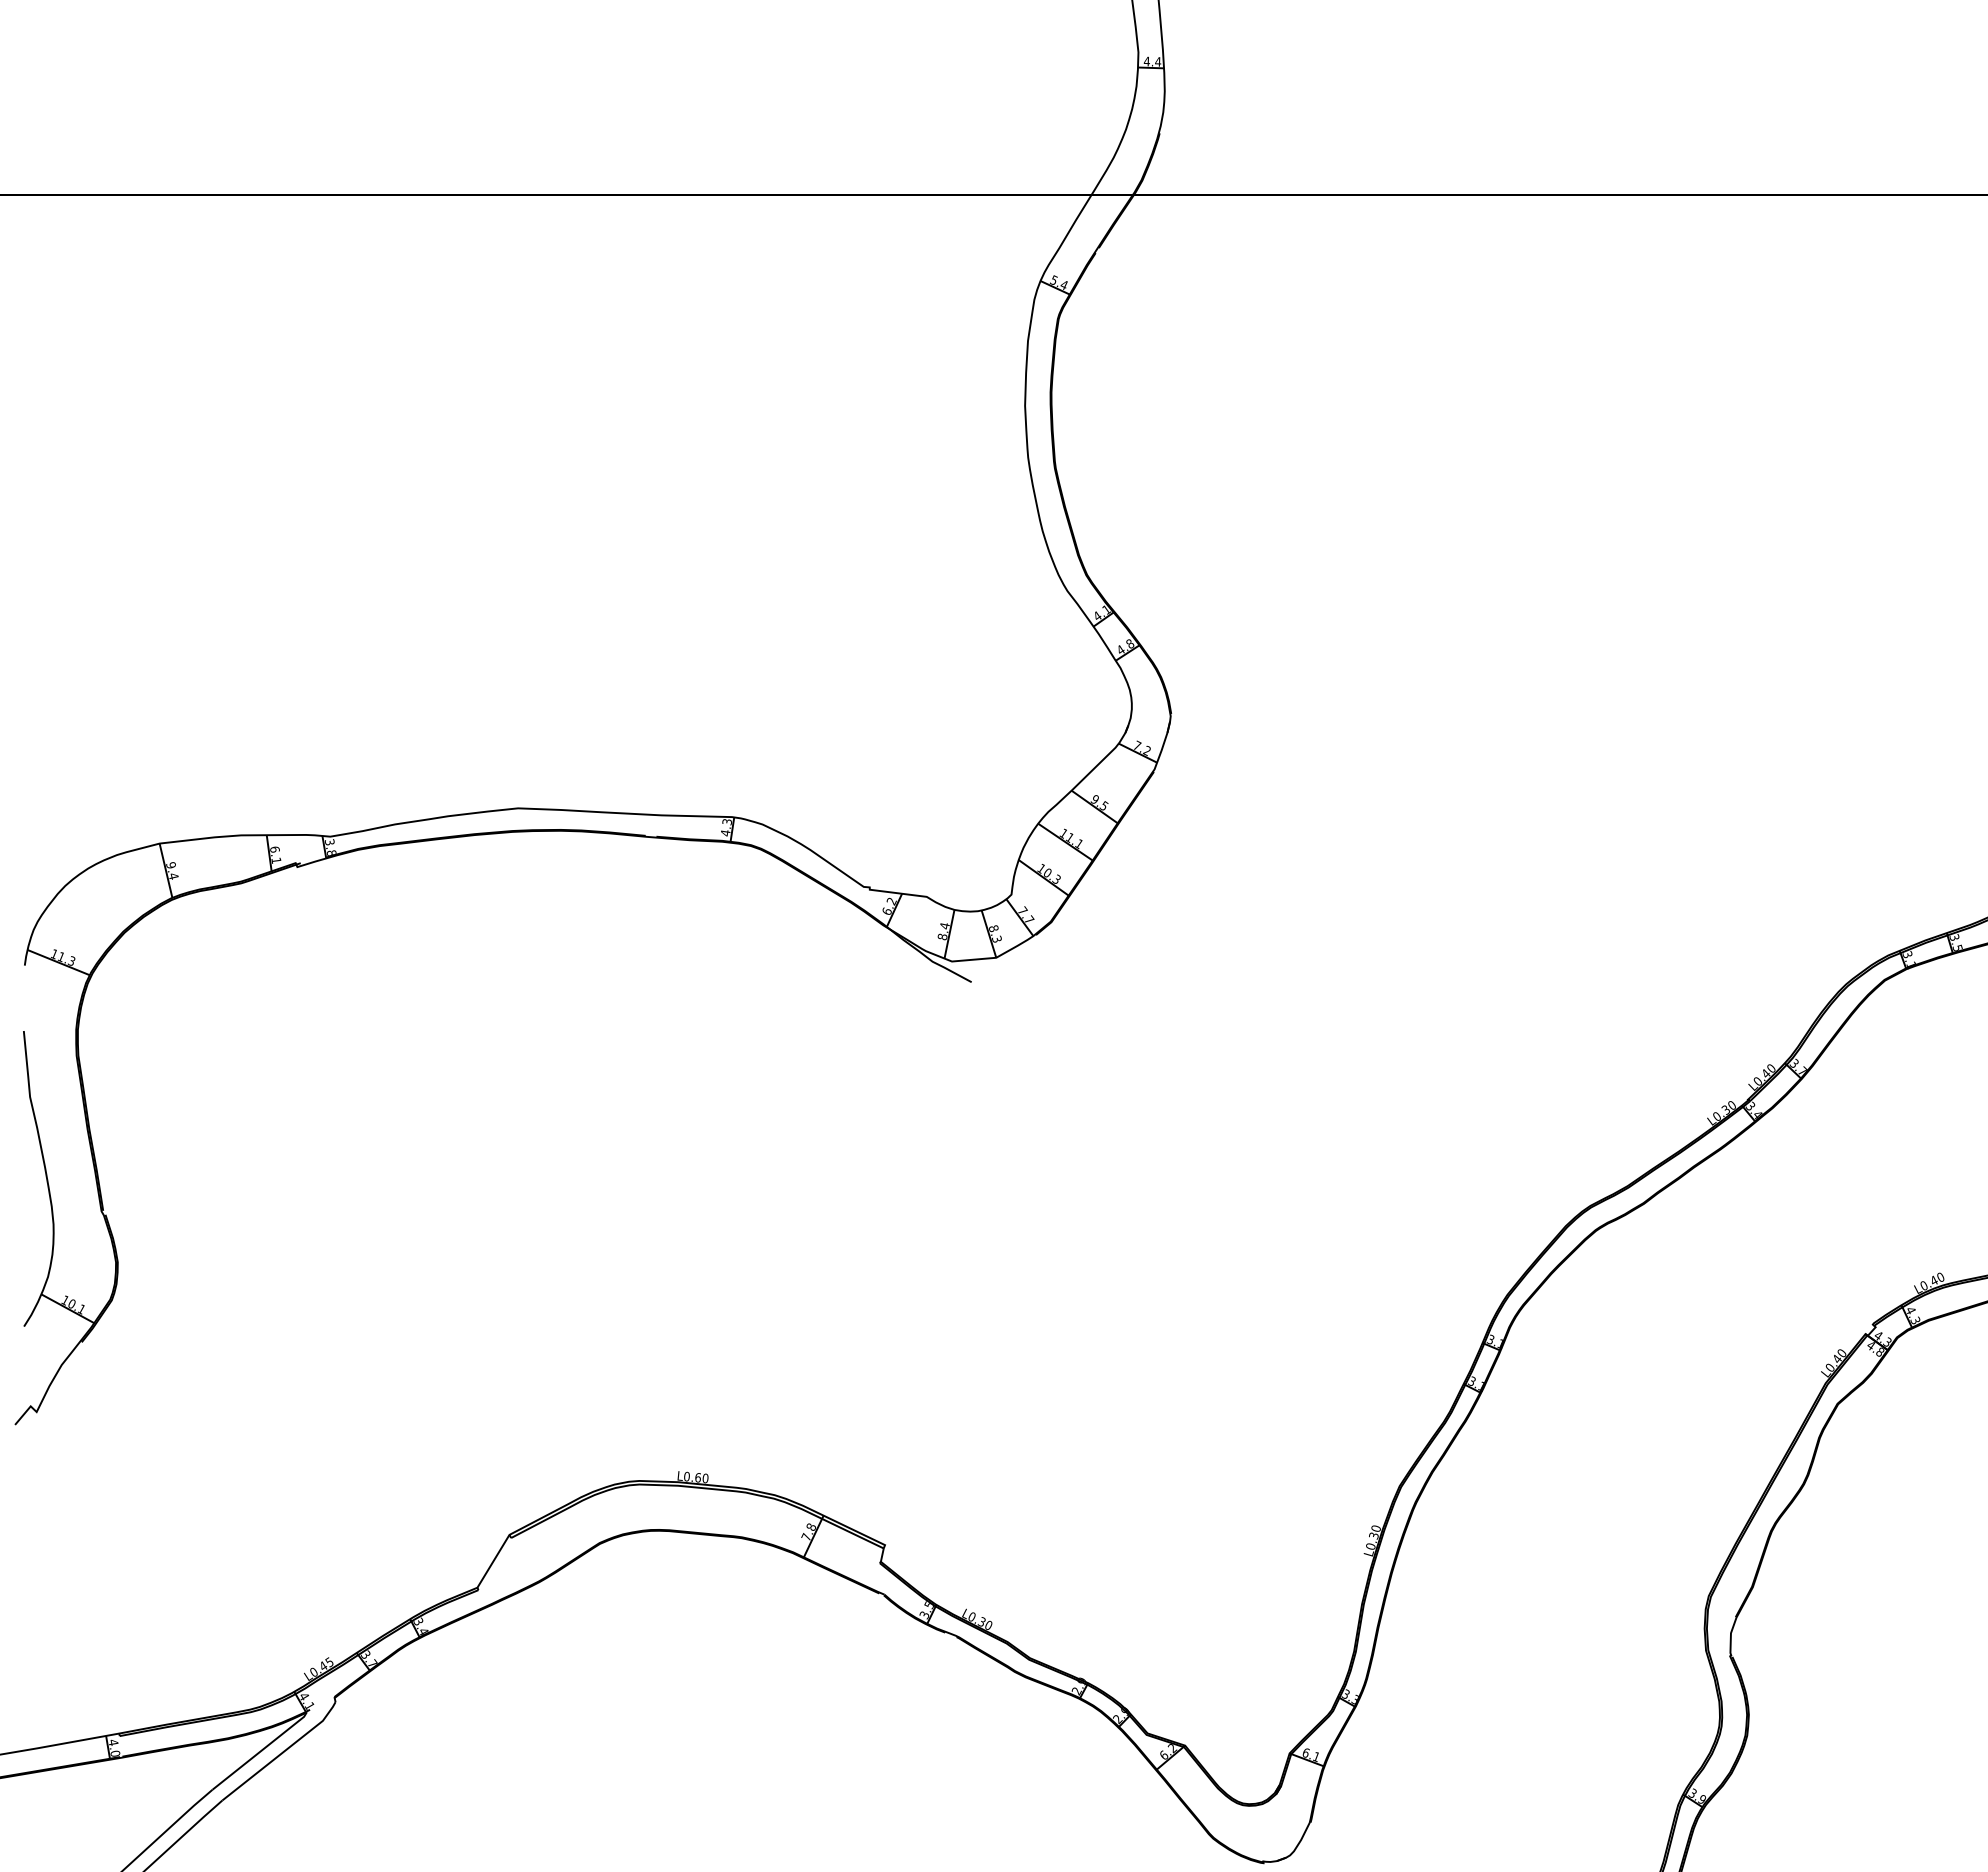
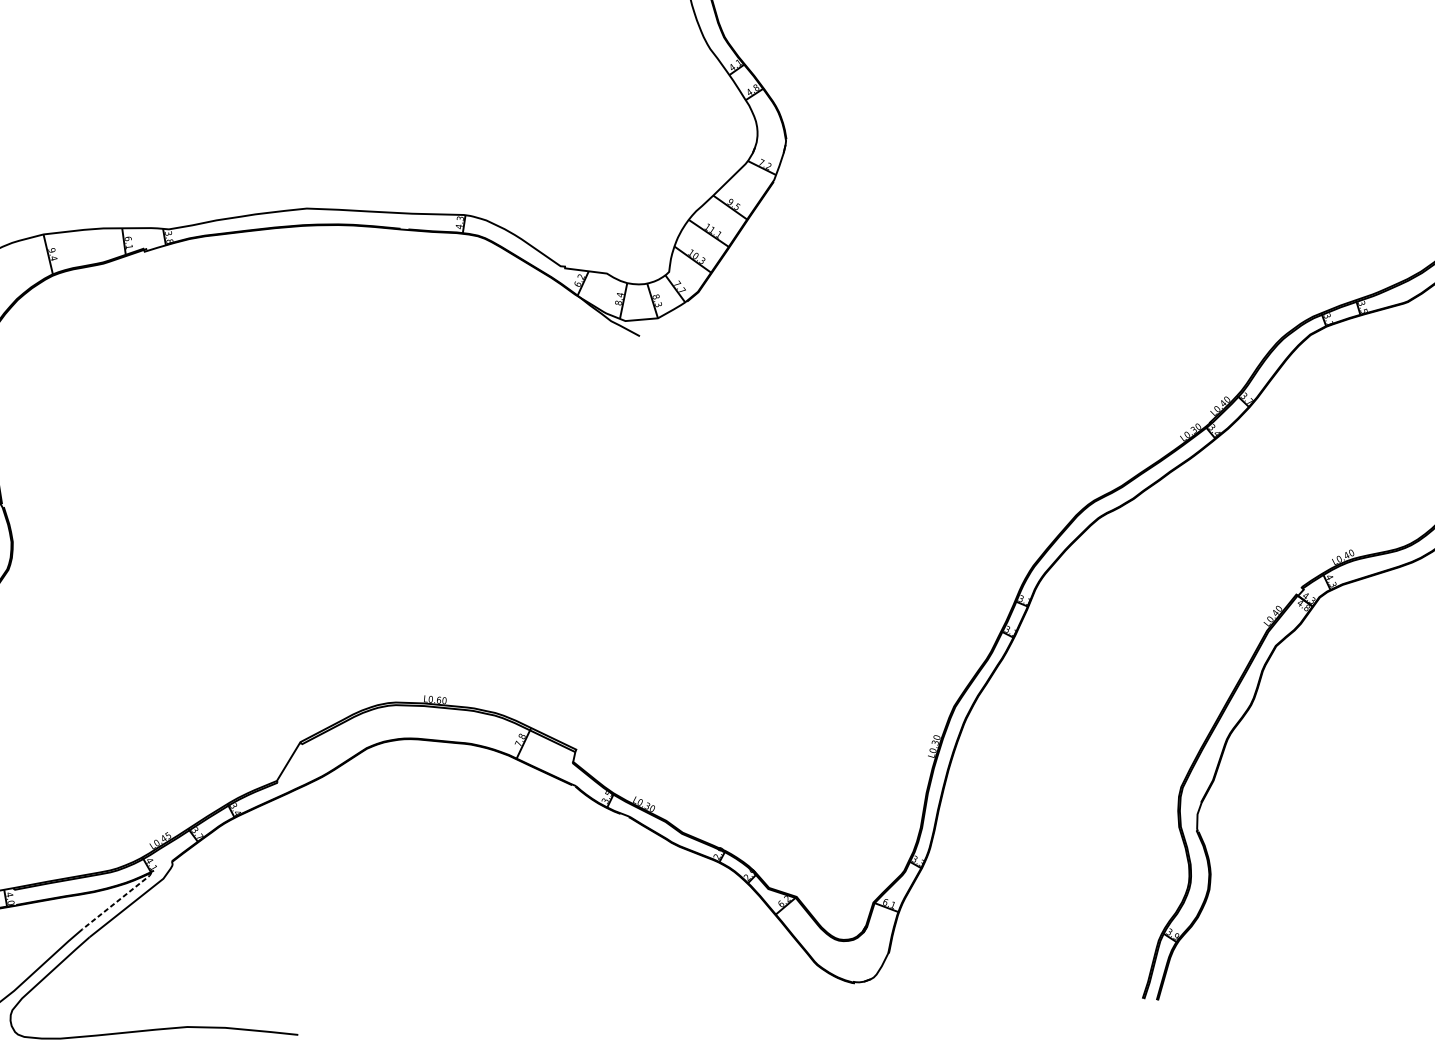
line: (261, 1750) -> (118, 900), solid -> dashed

